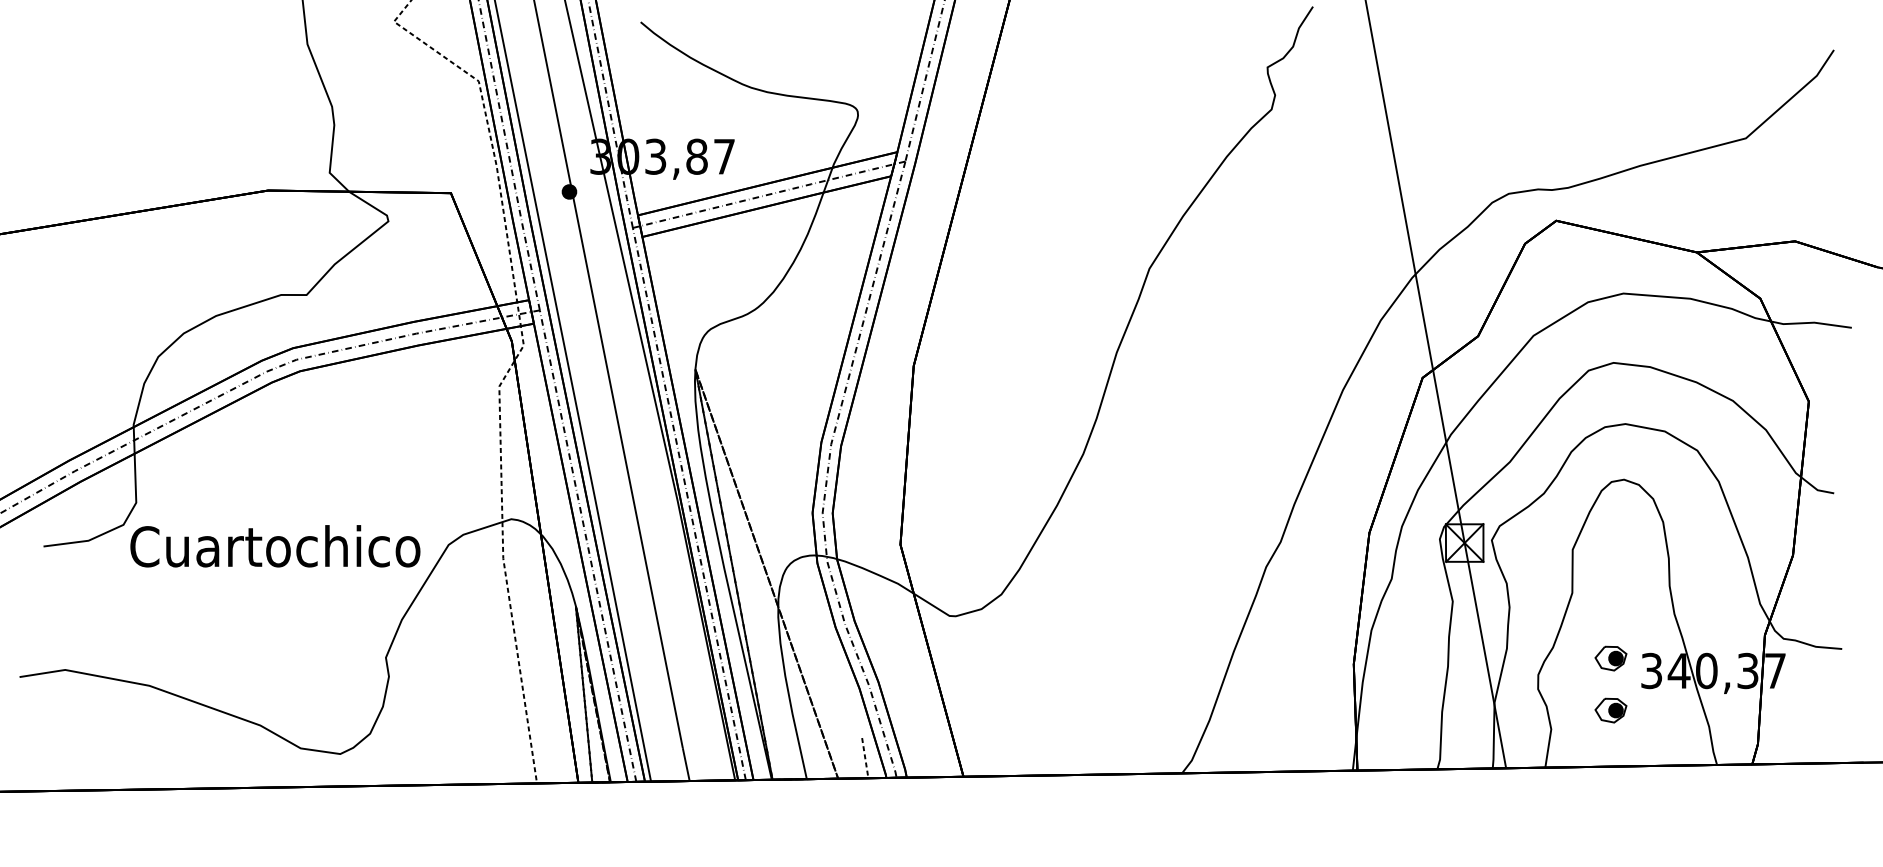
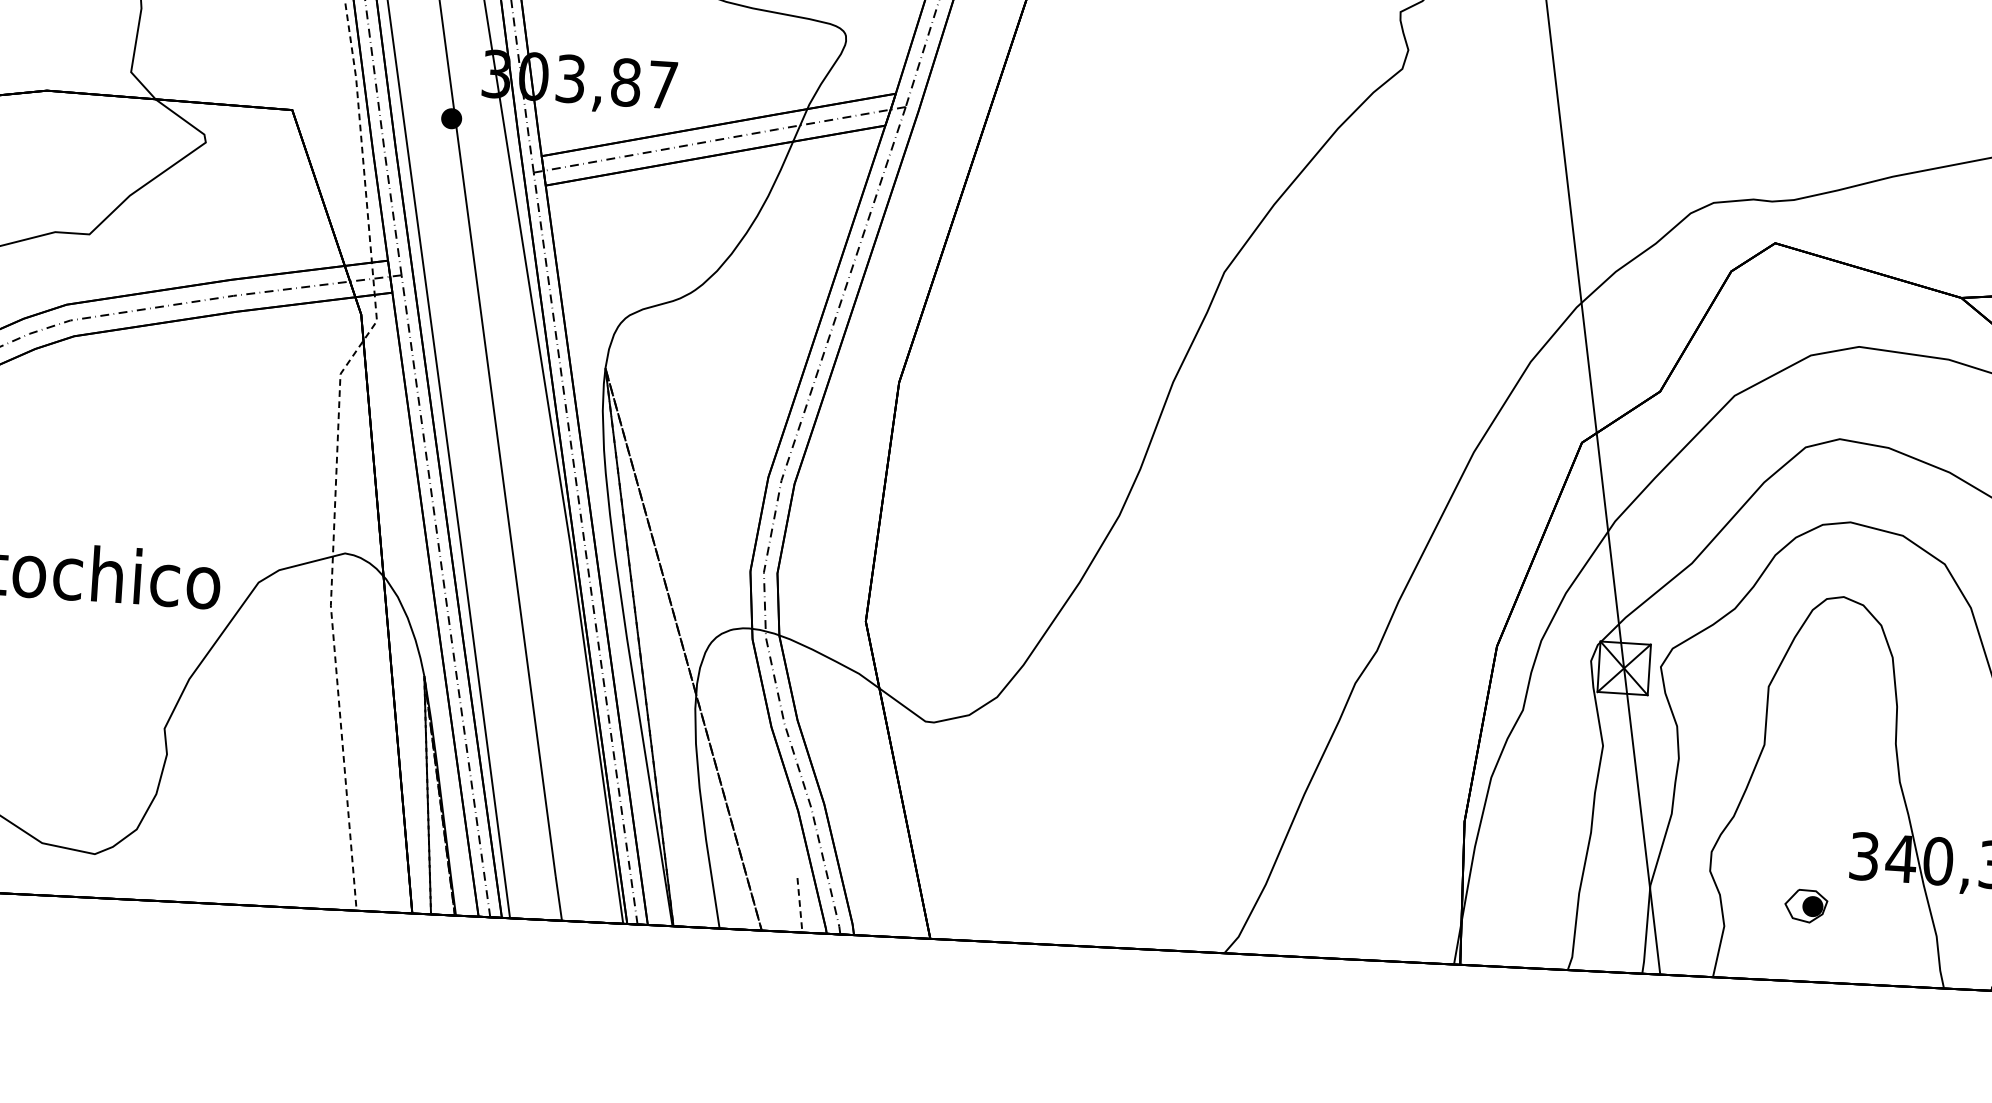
part: (1610, 658) -> (1810, 836), removed

